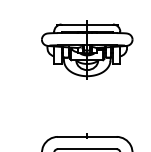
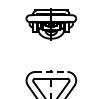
line: (87, 136) -> (51, 71), solid -> dashed

